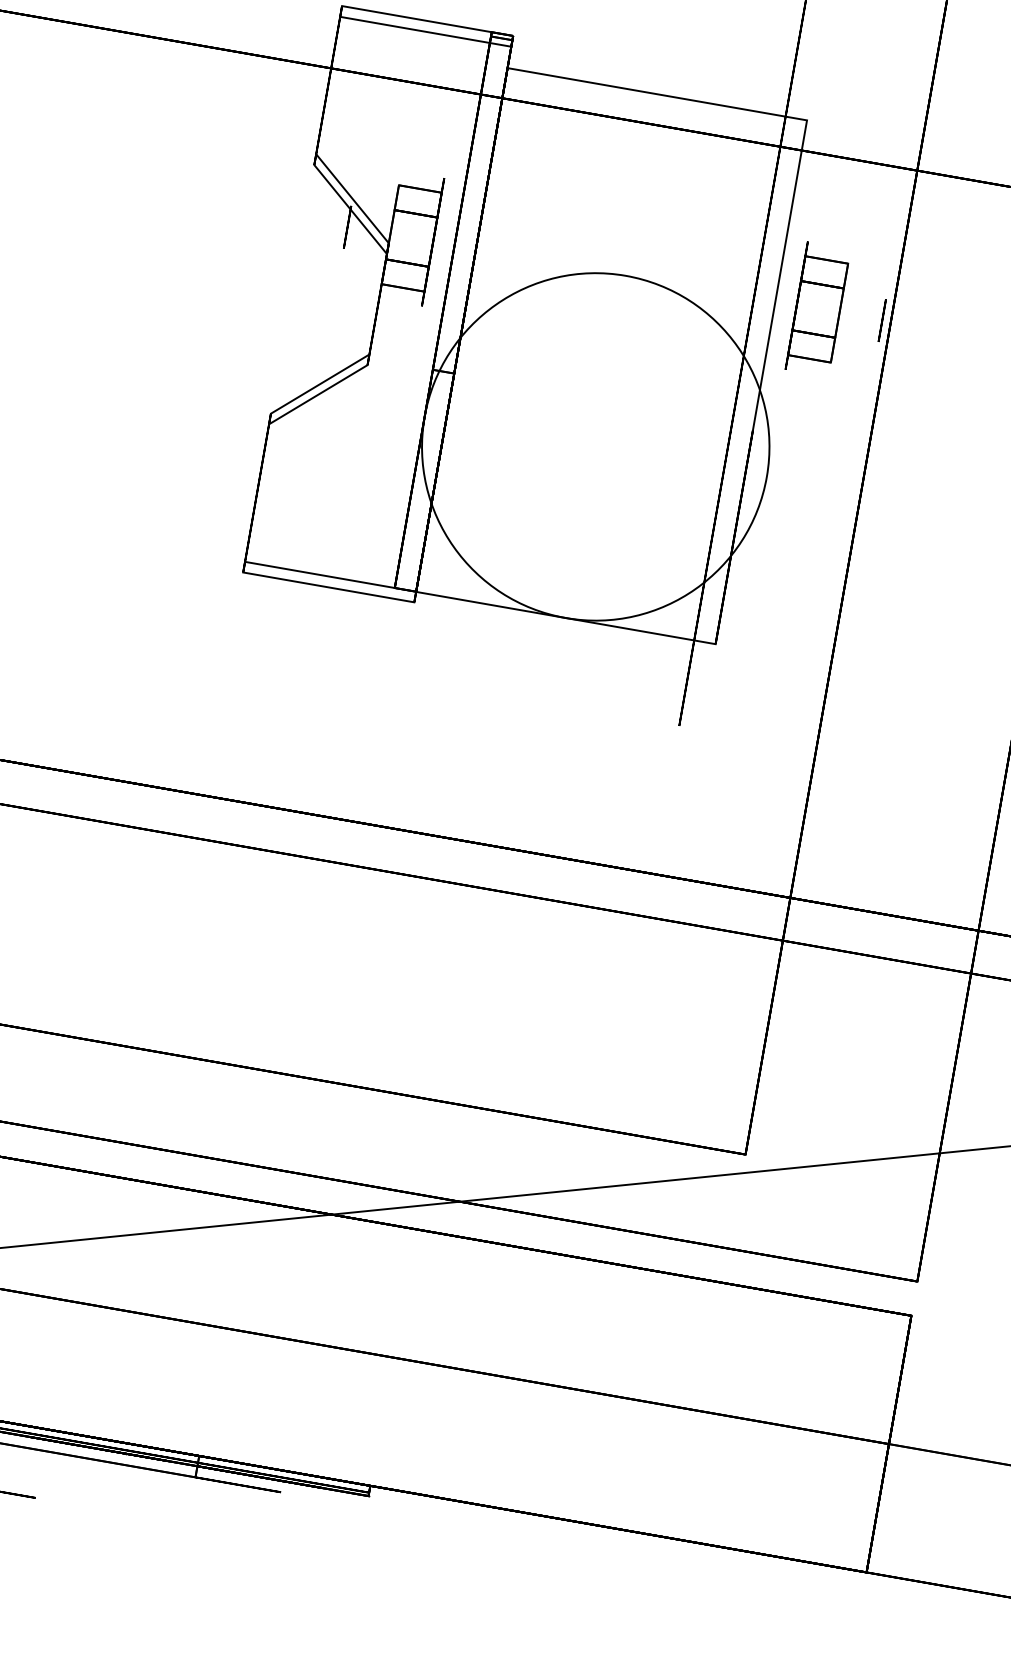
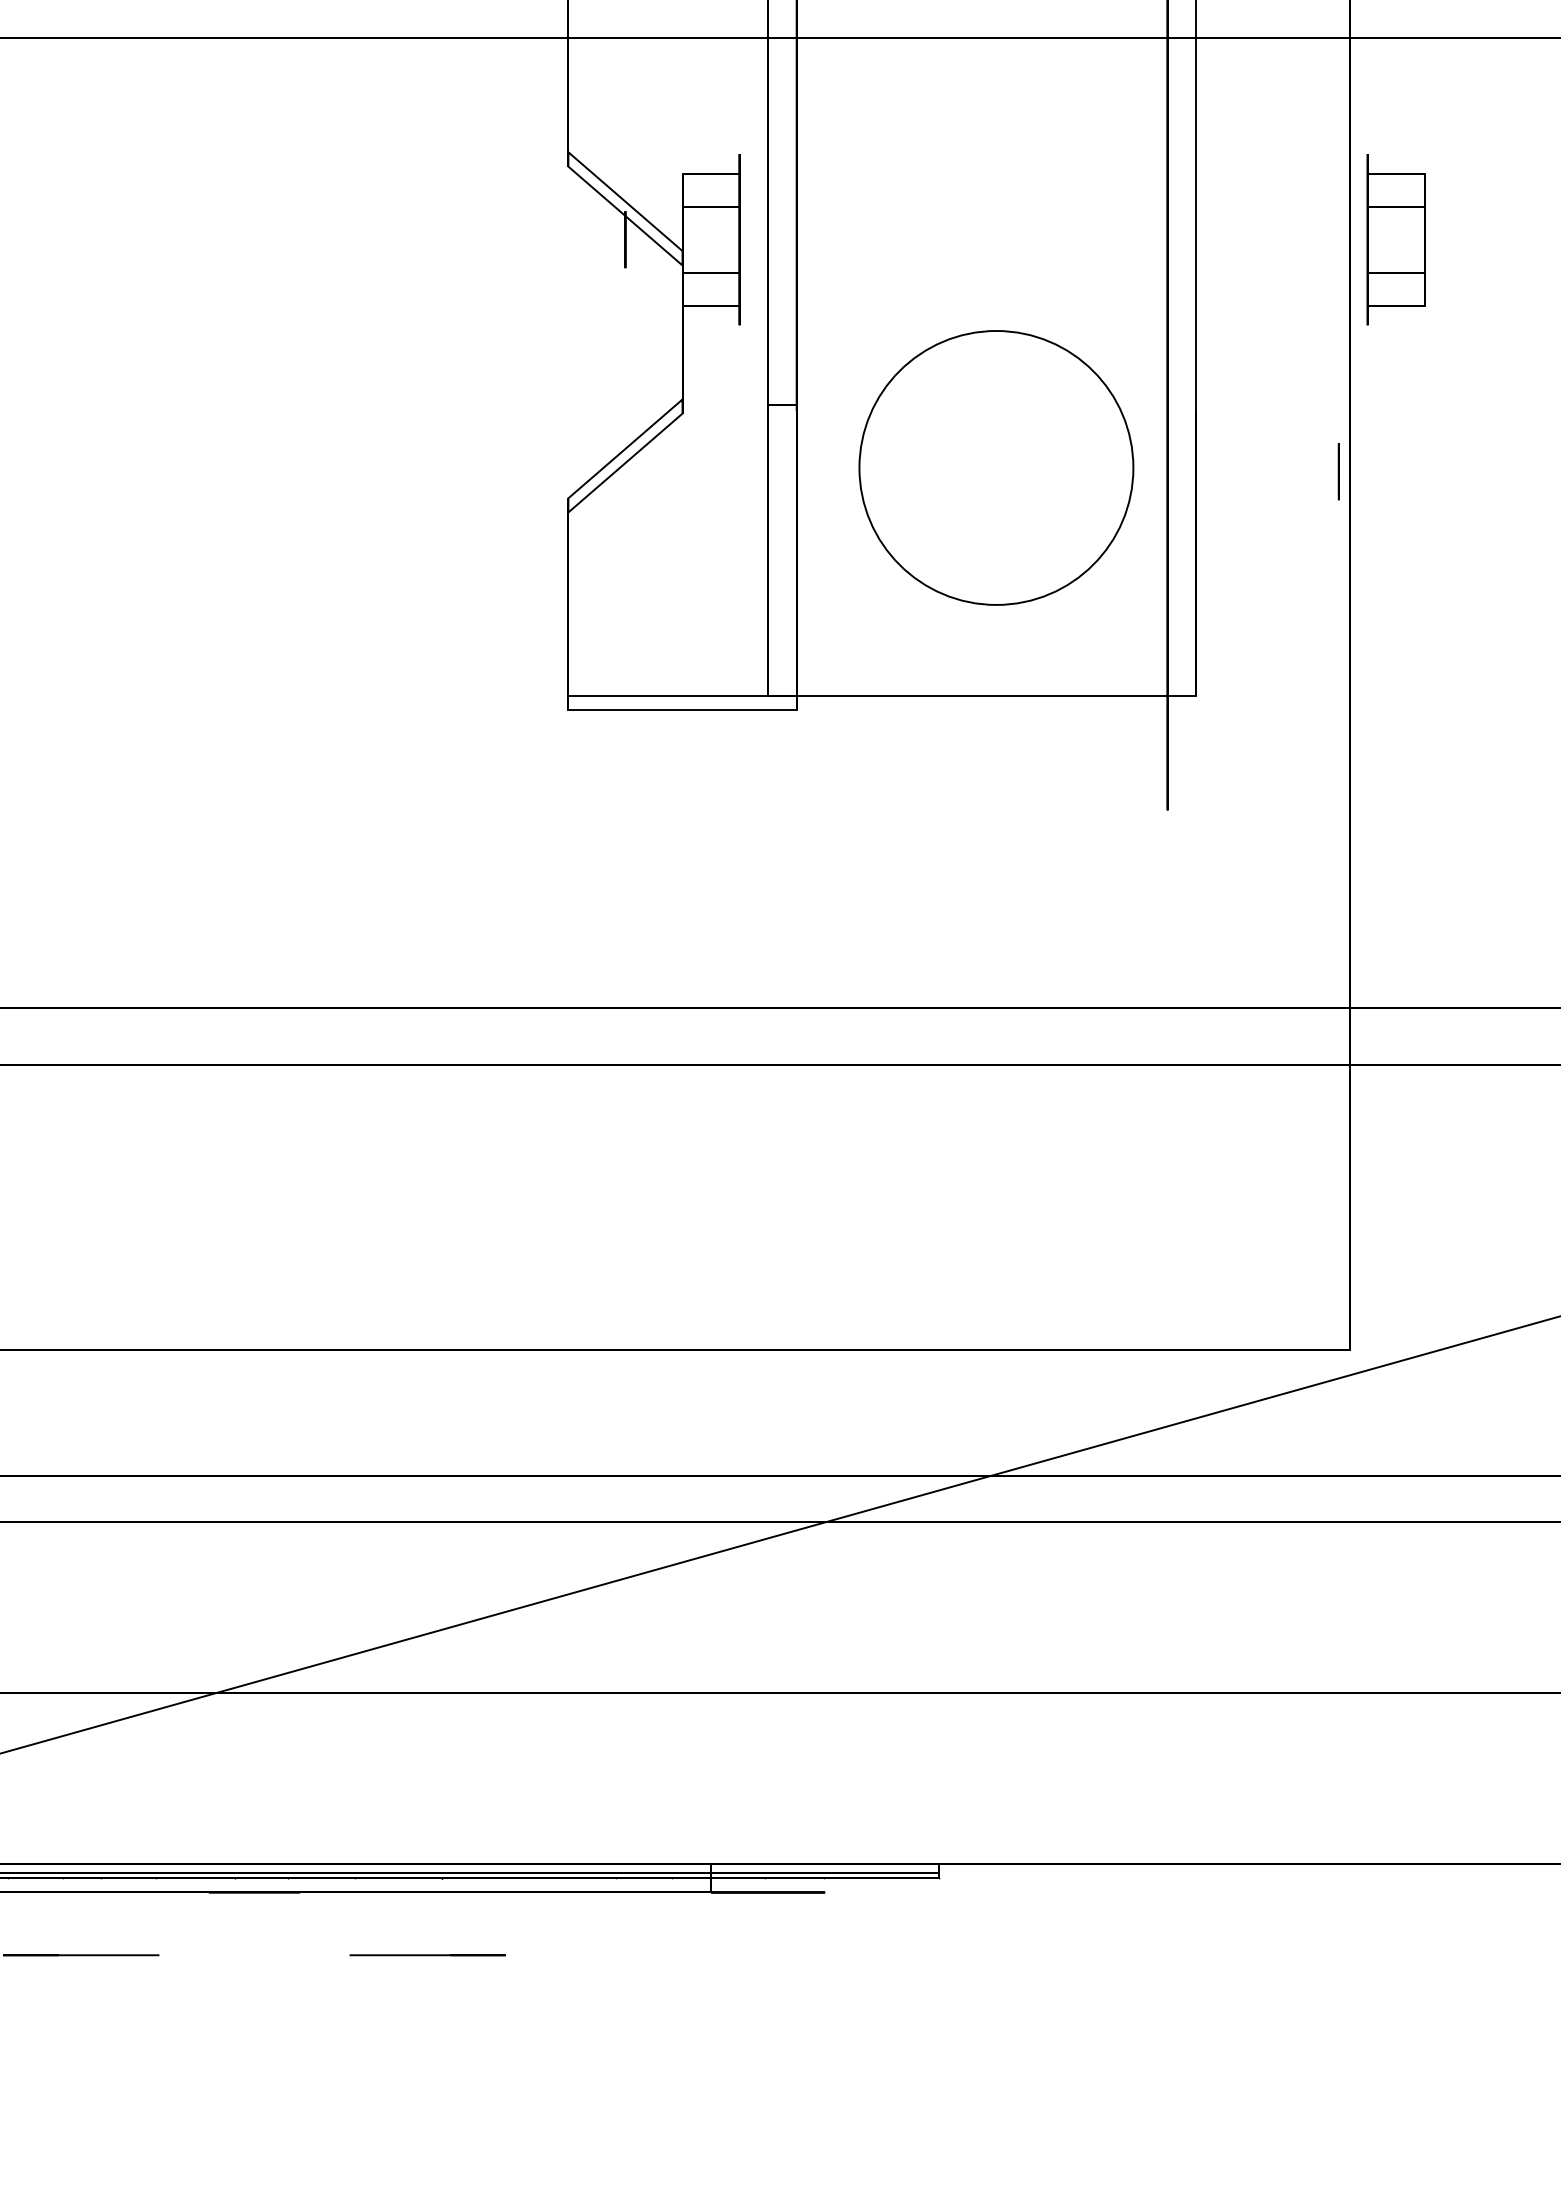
part: (817, 309) -> (1395, 239), moved
circle: (882, 320) -> (1338, 471), moved
circle: (595, 446) -> (996, 467), size x0.6

